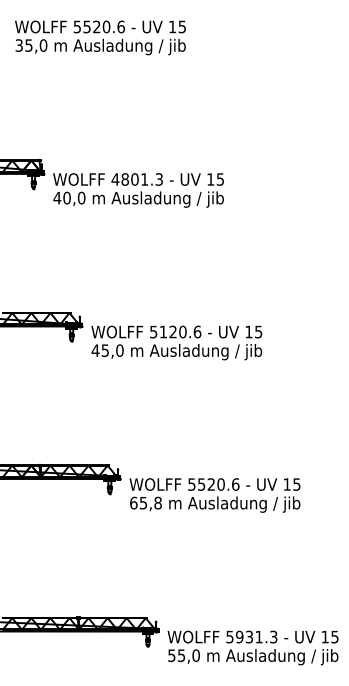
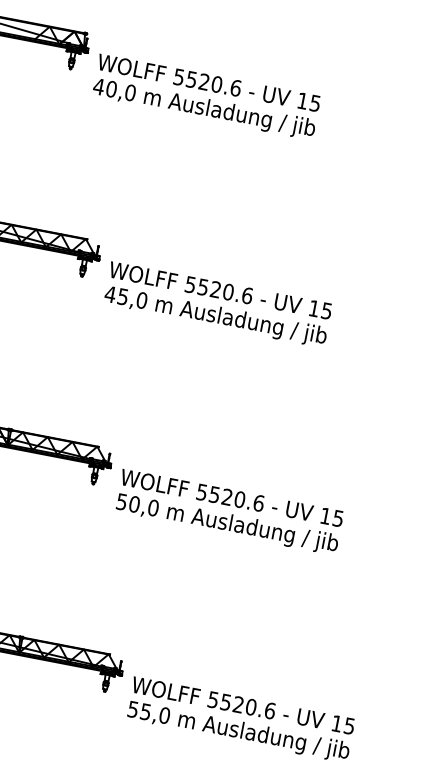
text: (137, 179) -> (207, 82), 4801.3 -> 5520.6
text: (162, 331) -> (202, 286), 5120.6 -> 5520.6
text: (145, 502) -> (137, 504), 65,8 -> 50,0
text: (256, 636) -> (247, 705), 5931.3 -> 5520.6

